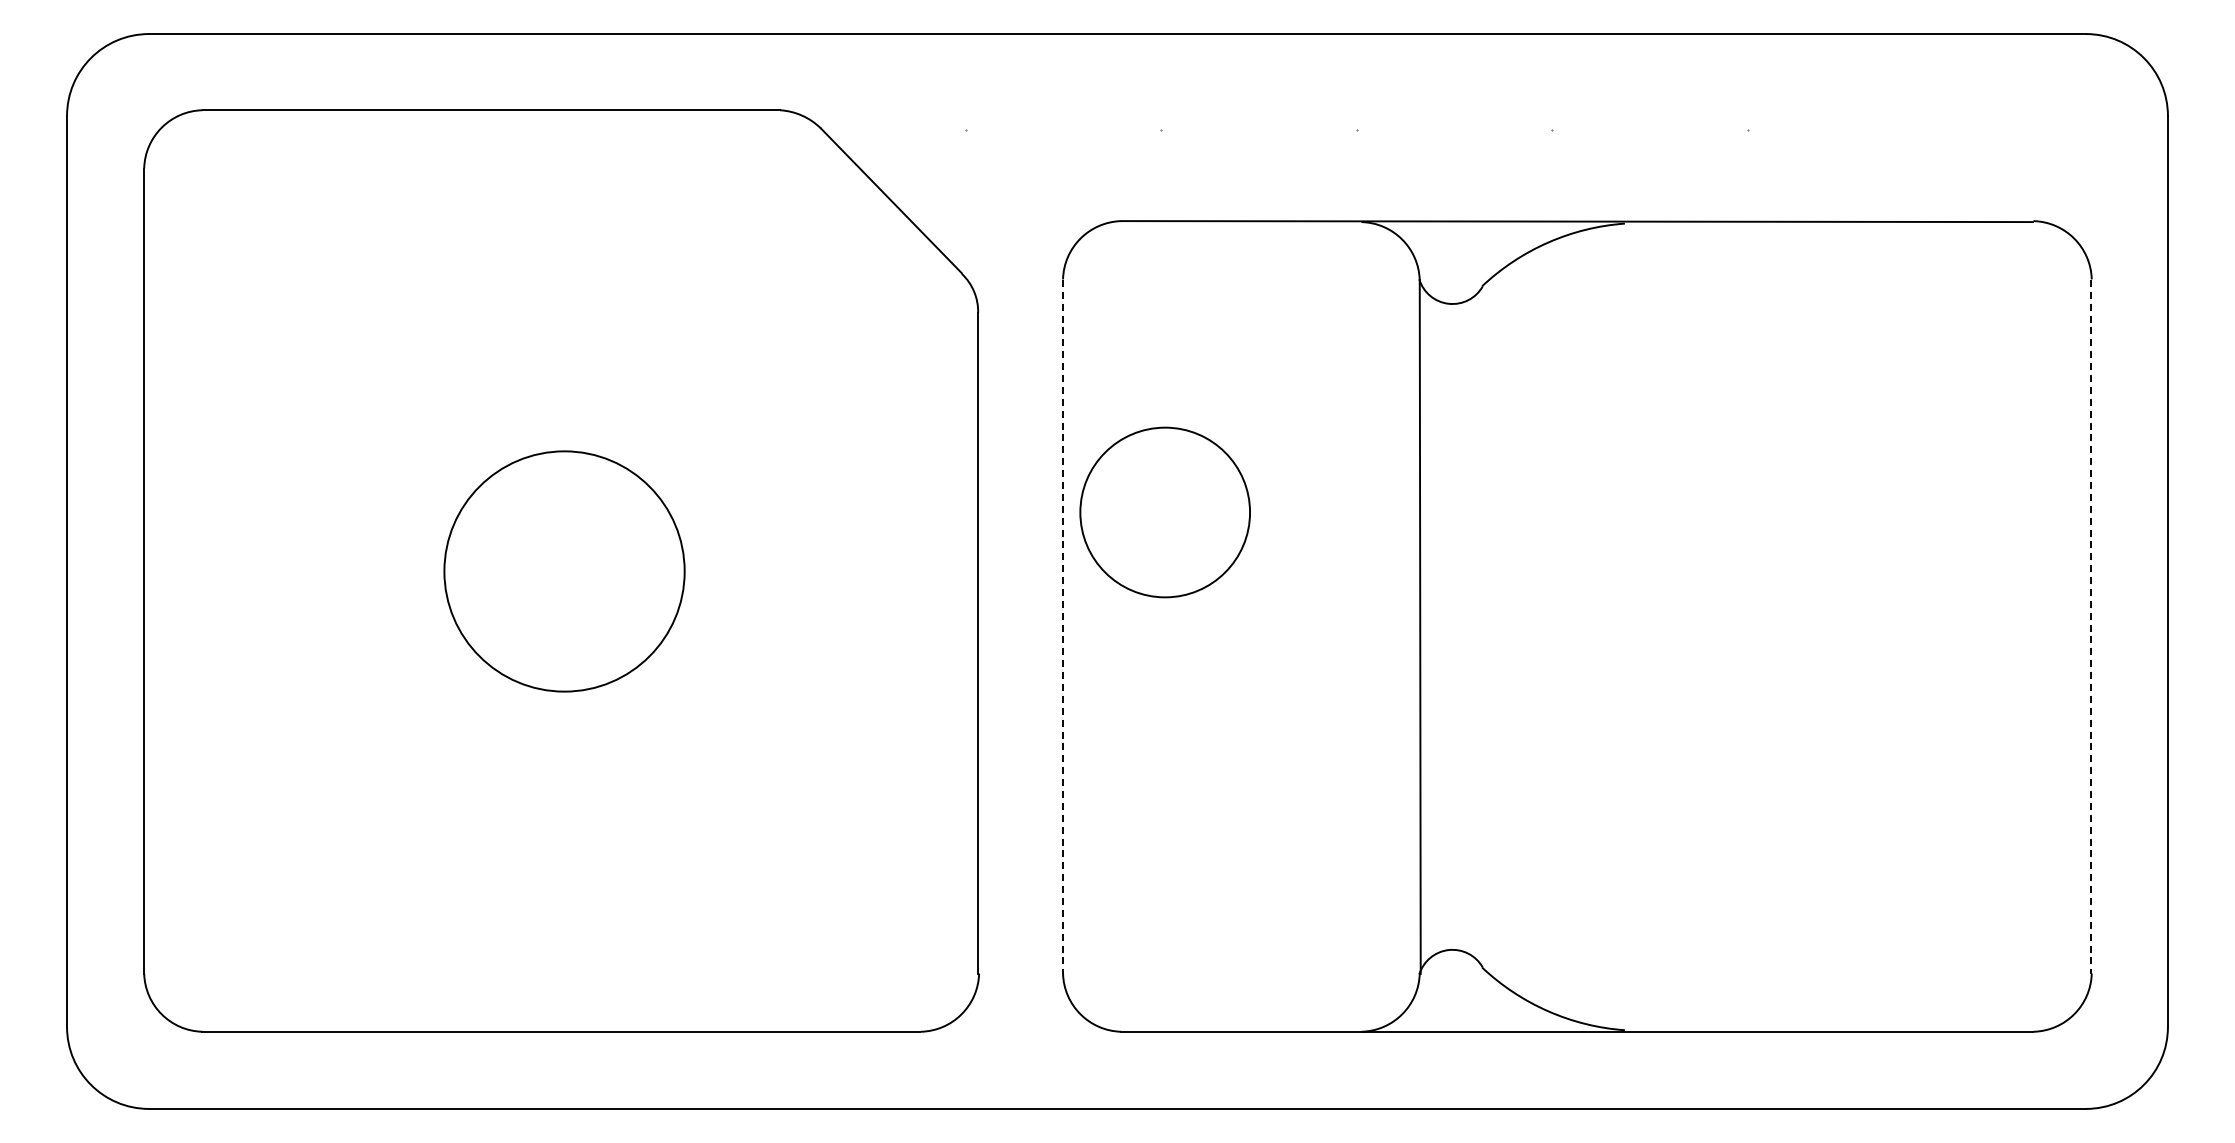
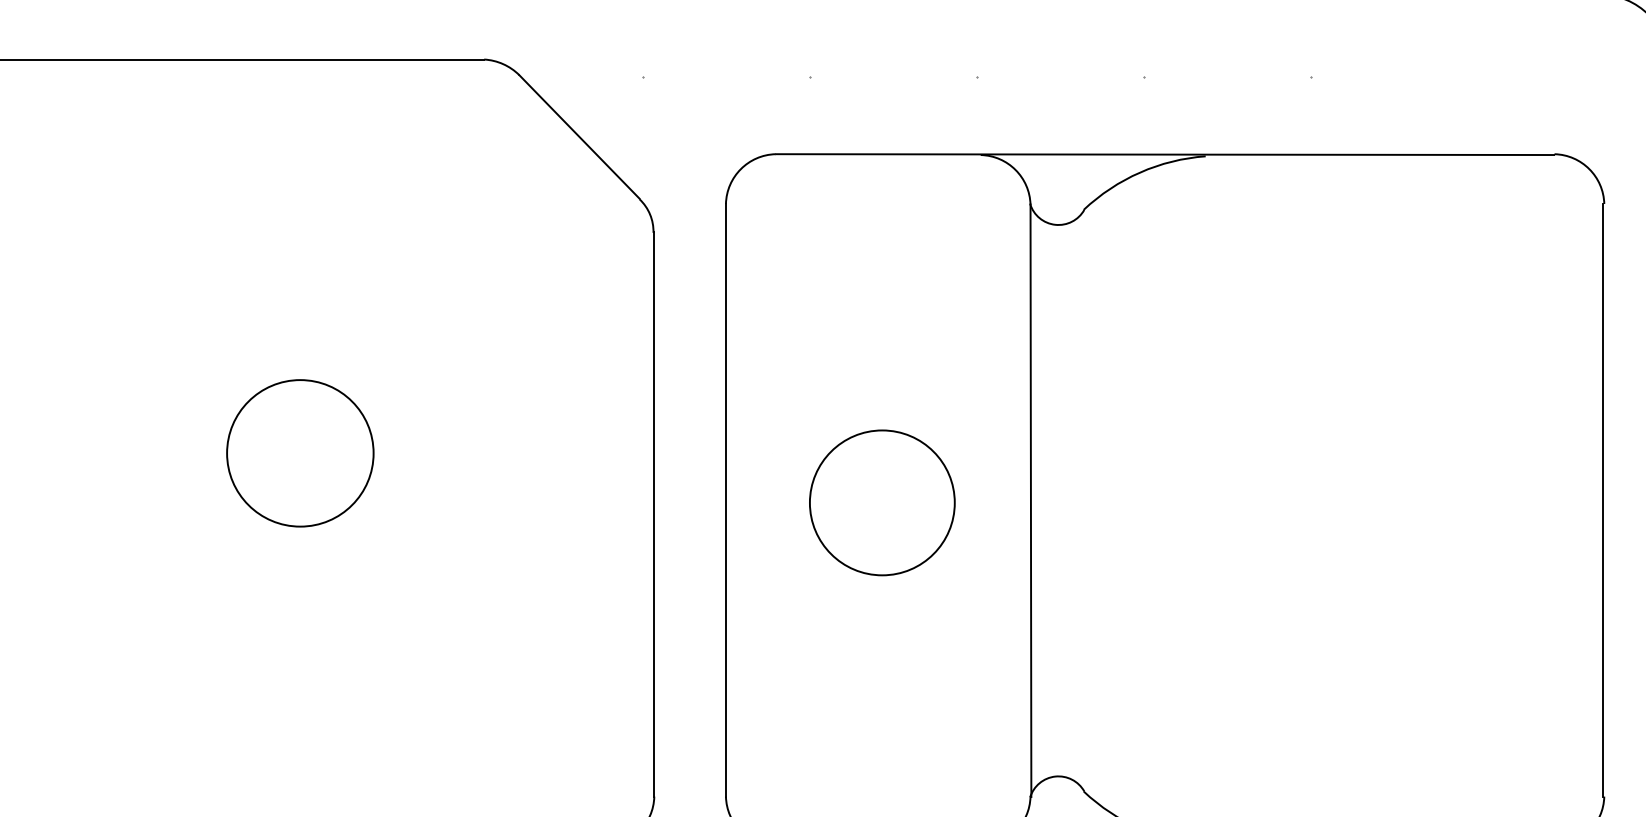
circle: (1164, 512) -> (881, 502), moved
circle: (564, 571) -> (300, 453), size x0.71
line: (1063, 627) -> (726, 501), dashed -> solid
line: (2090, 627) -> (1603, 501), dashed -> solid

